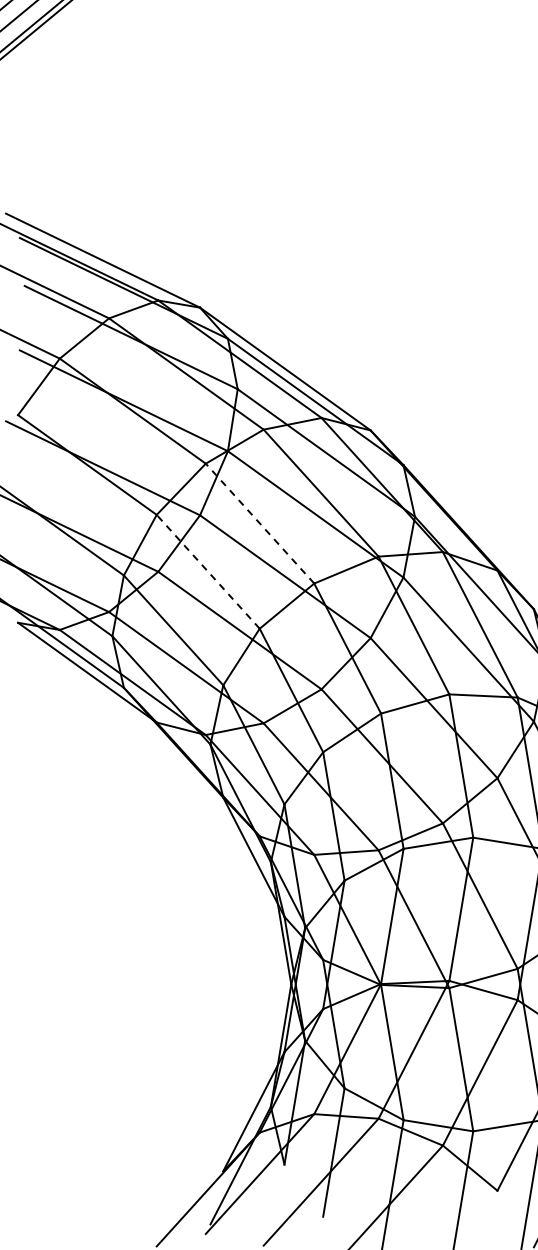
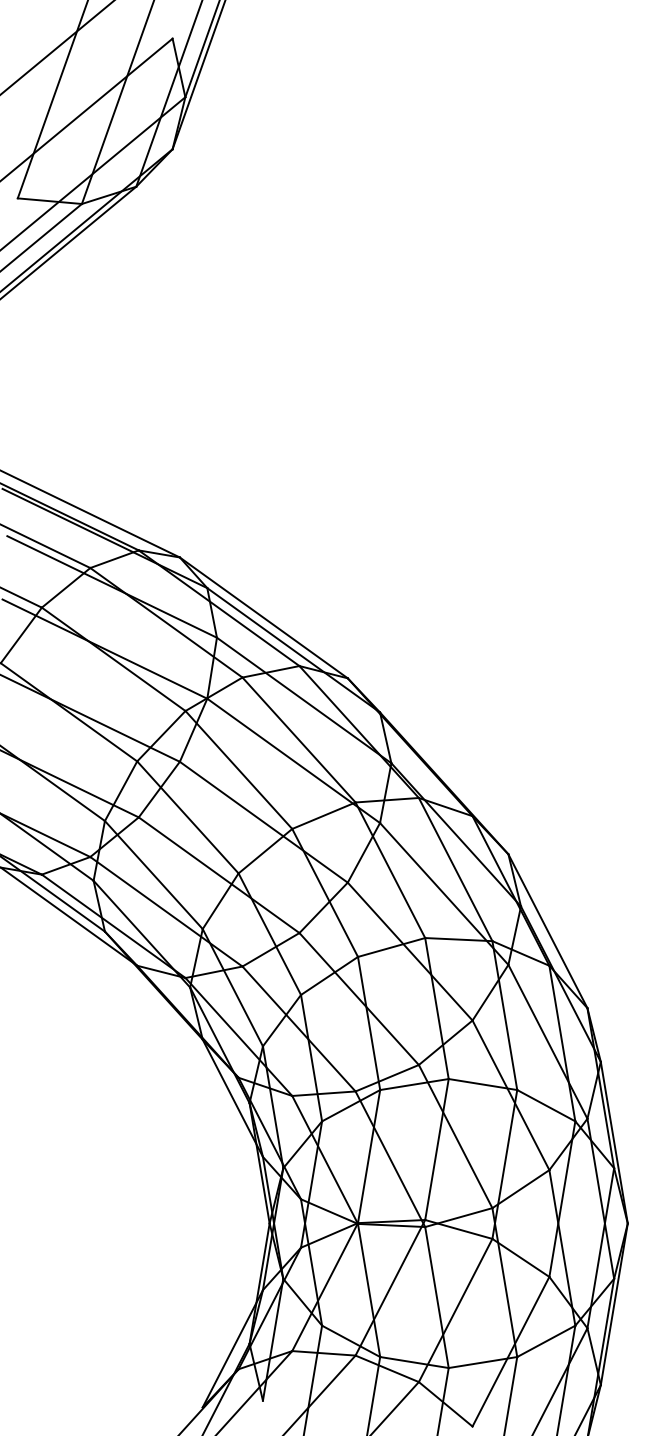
line: (259, 524) -> (238, 770), dashed -> solid
line: (207, 571) -> (187, 817), dashed -> solid

